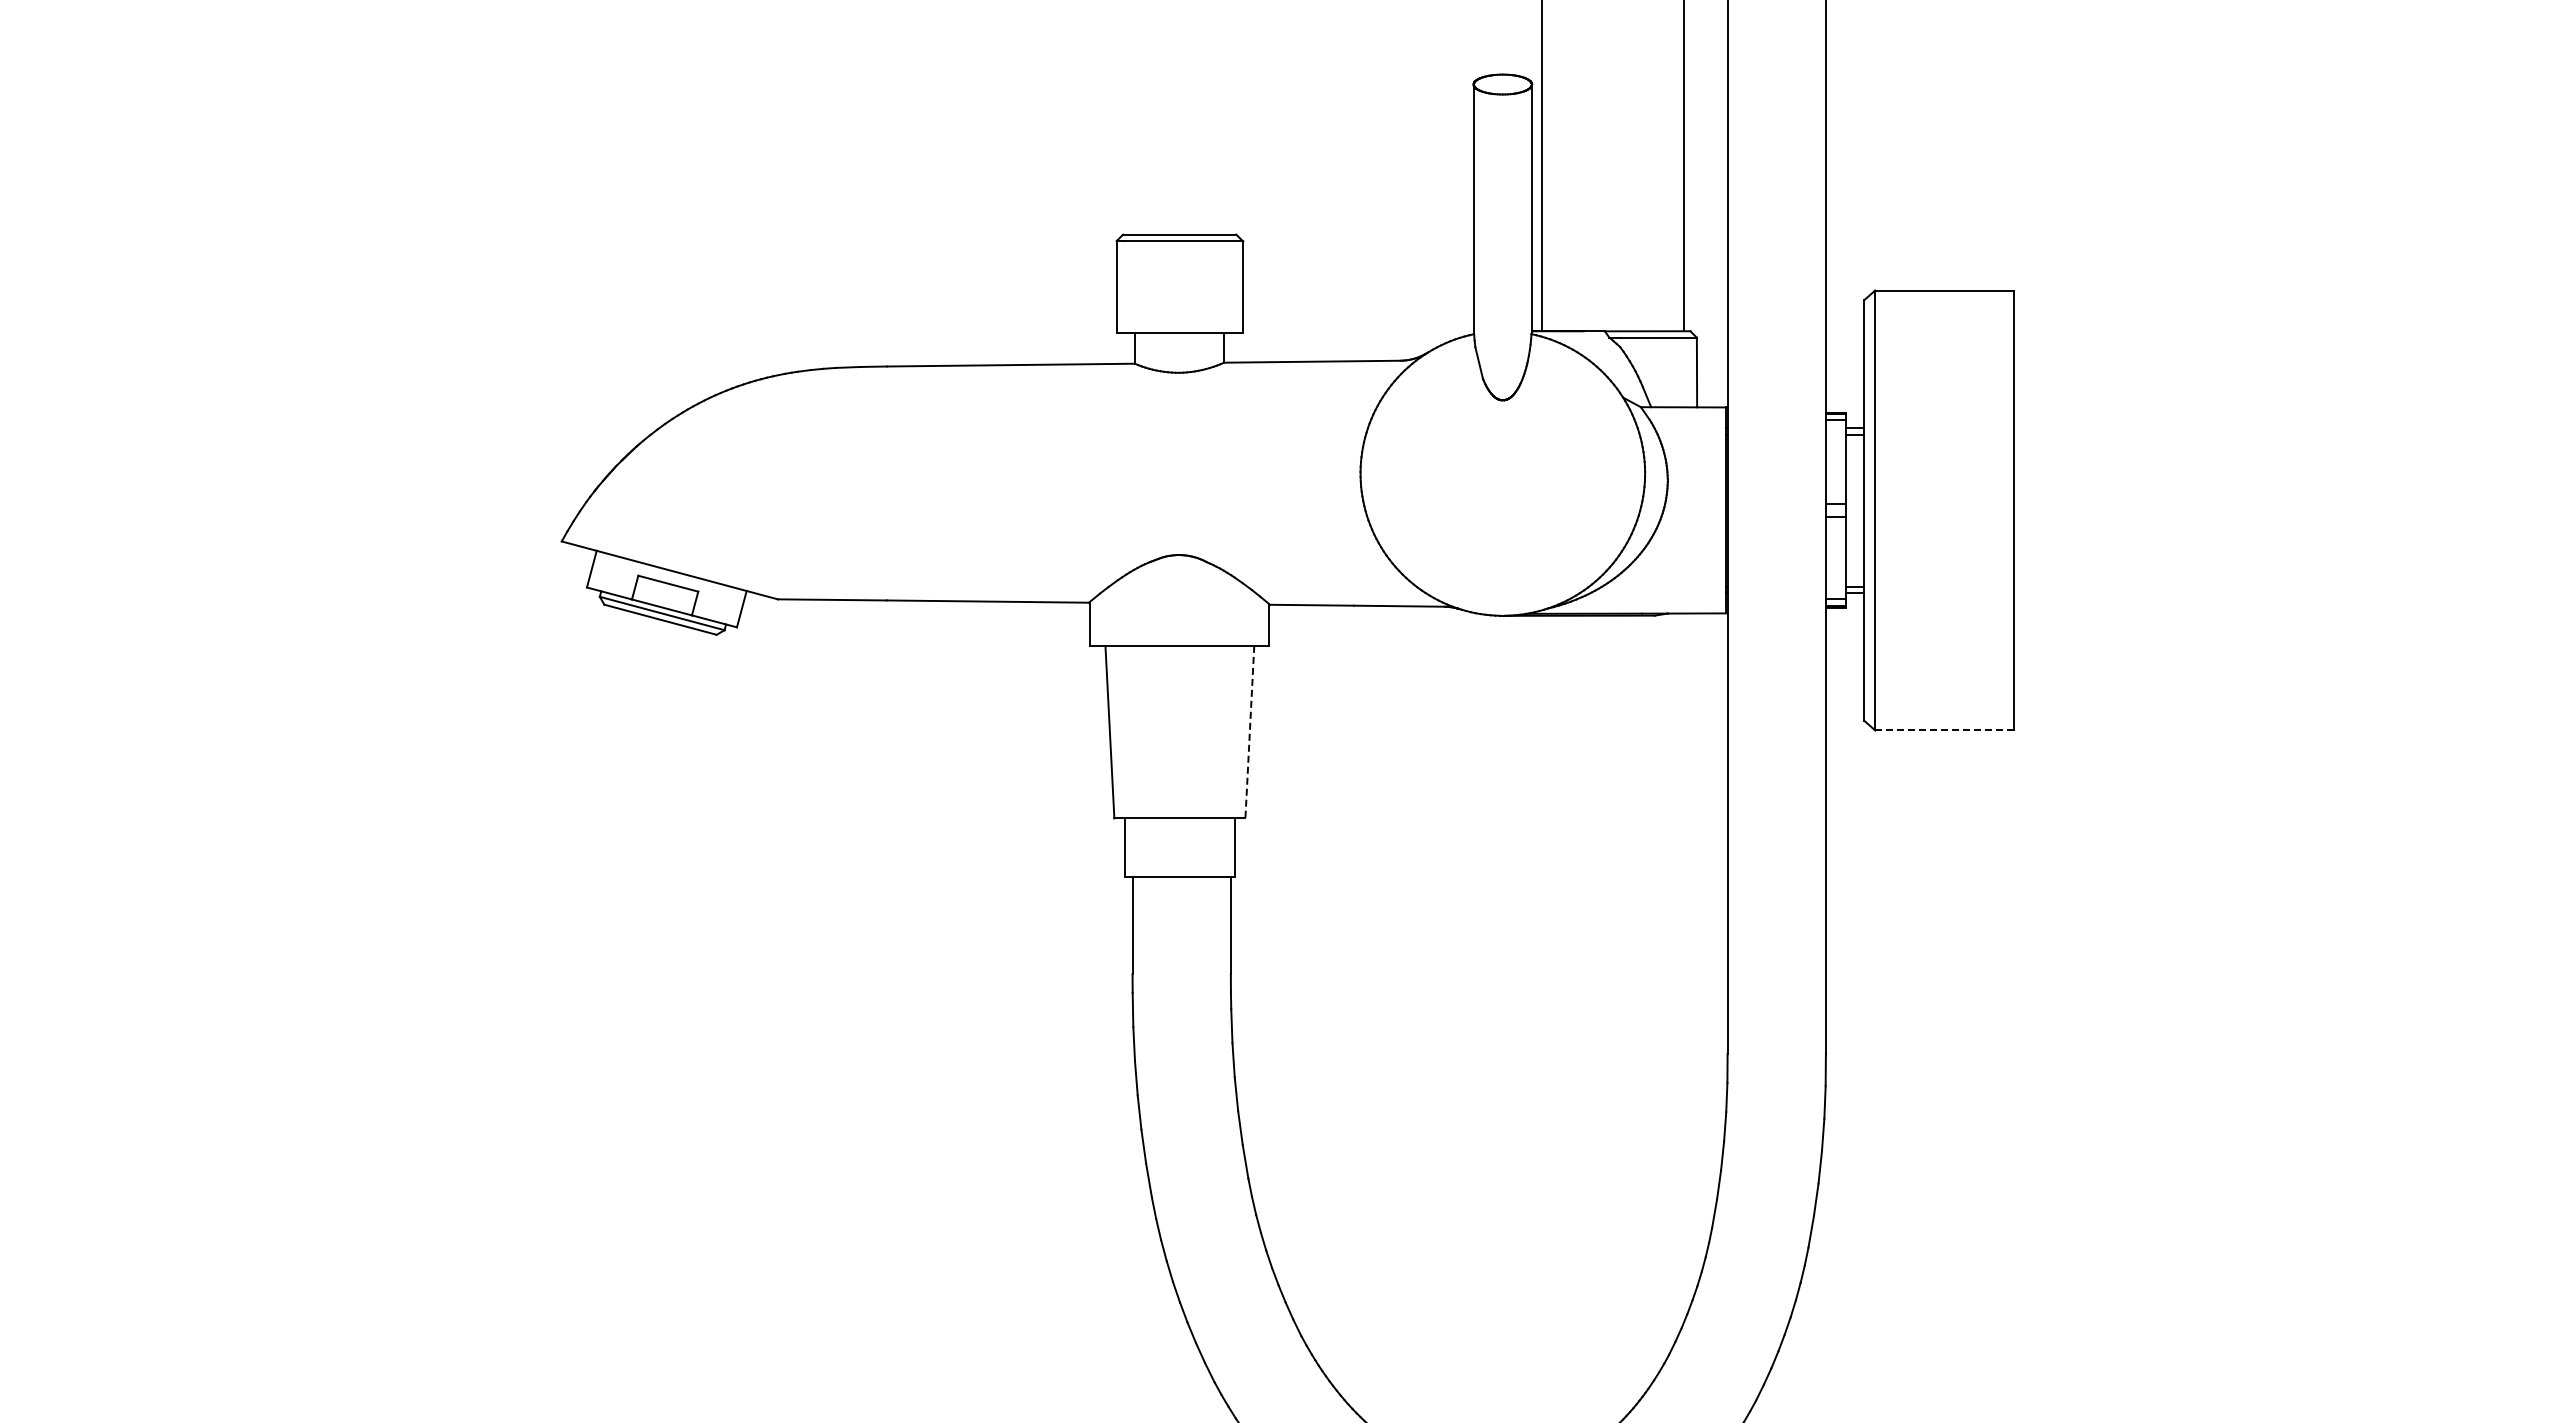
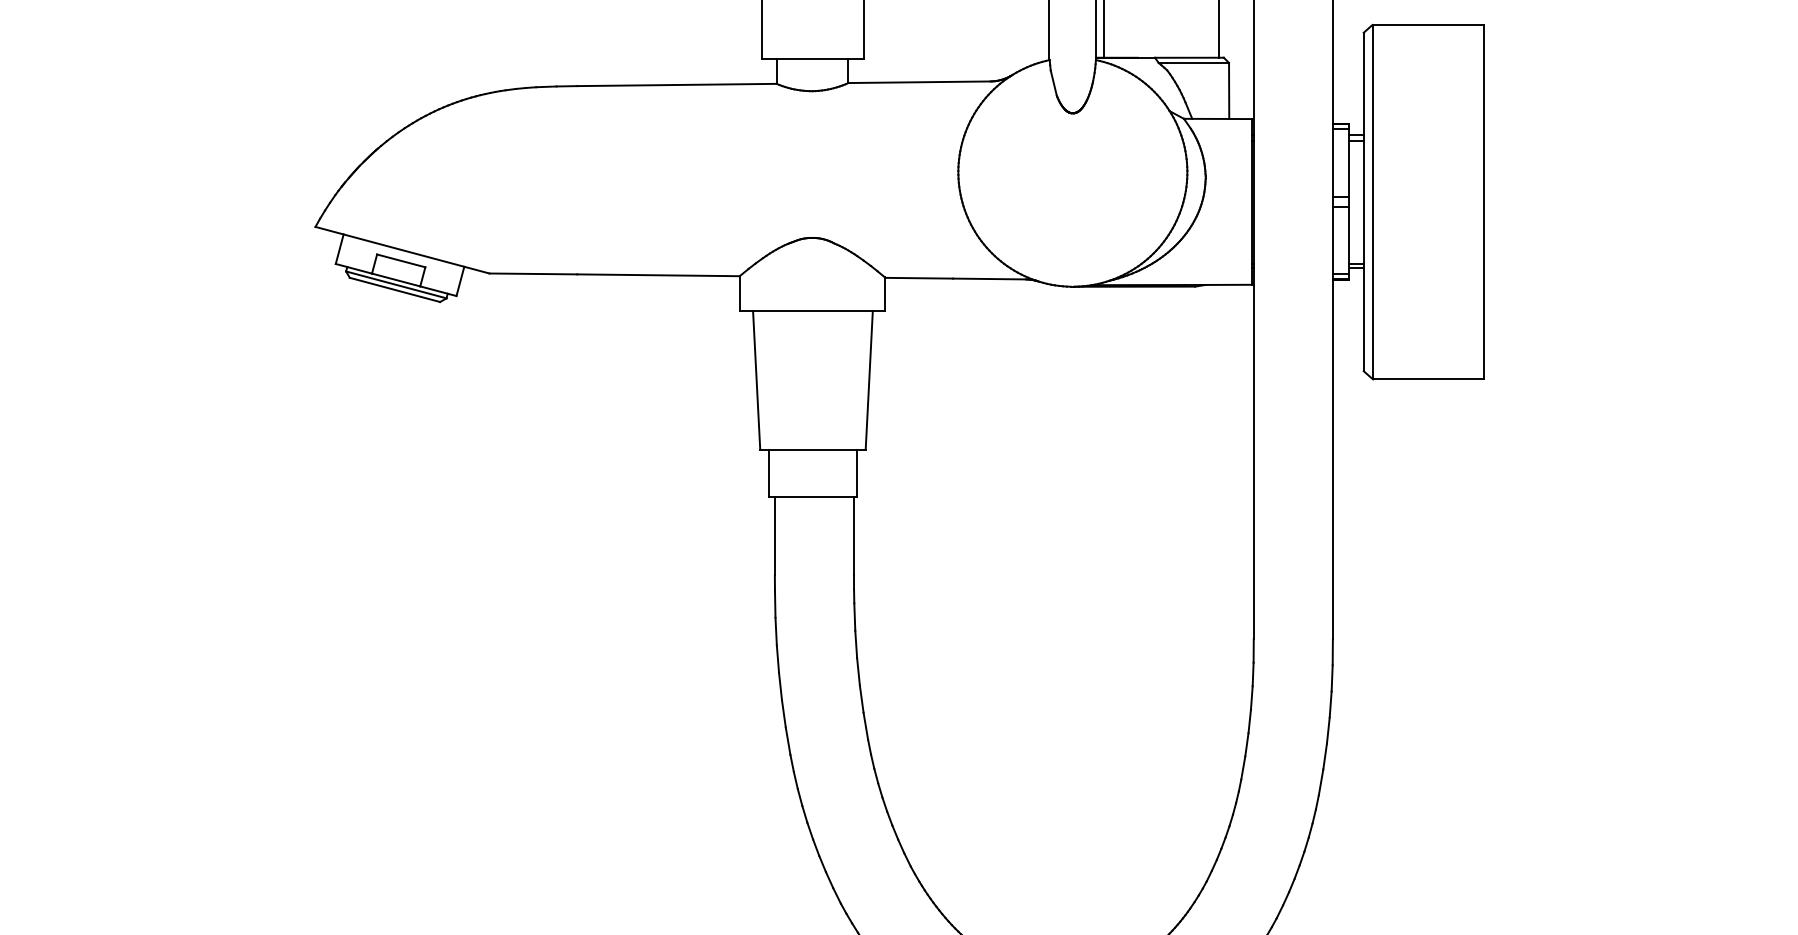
line: (1944, 730) -> (1428, 379), dashed -> solid
line: (1249, 732) -> (868, 380), dashed -> solid

